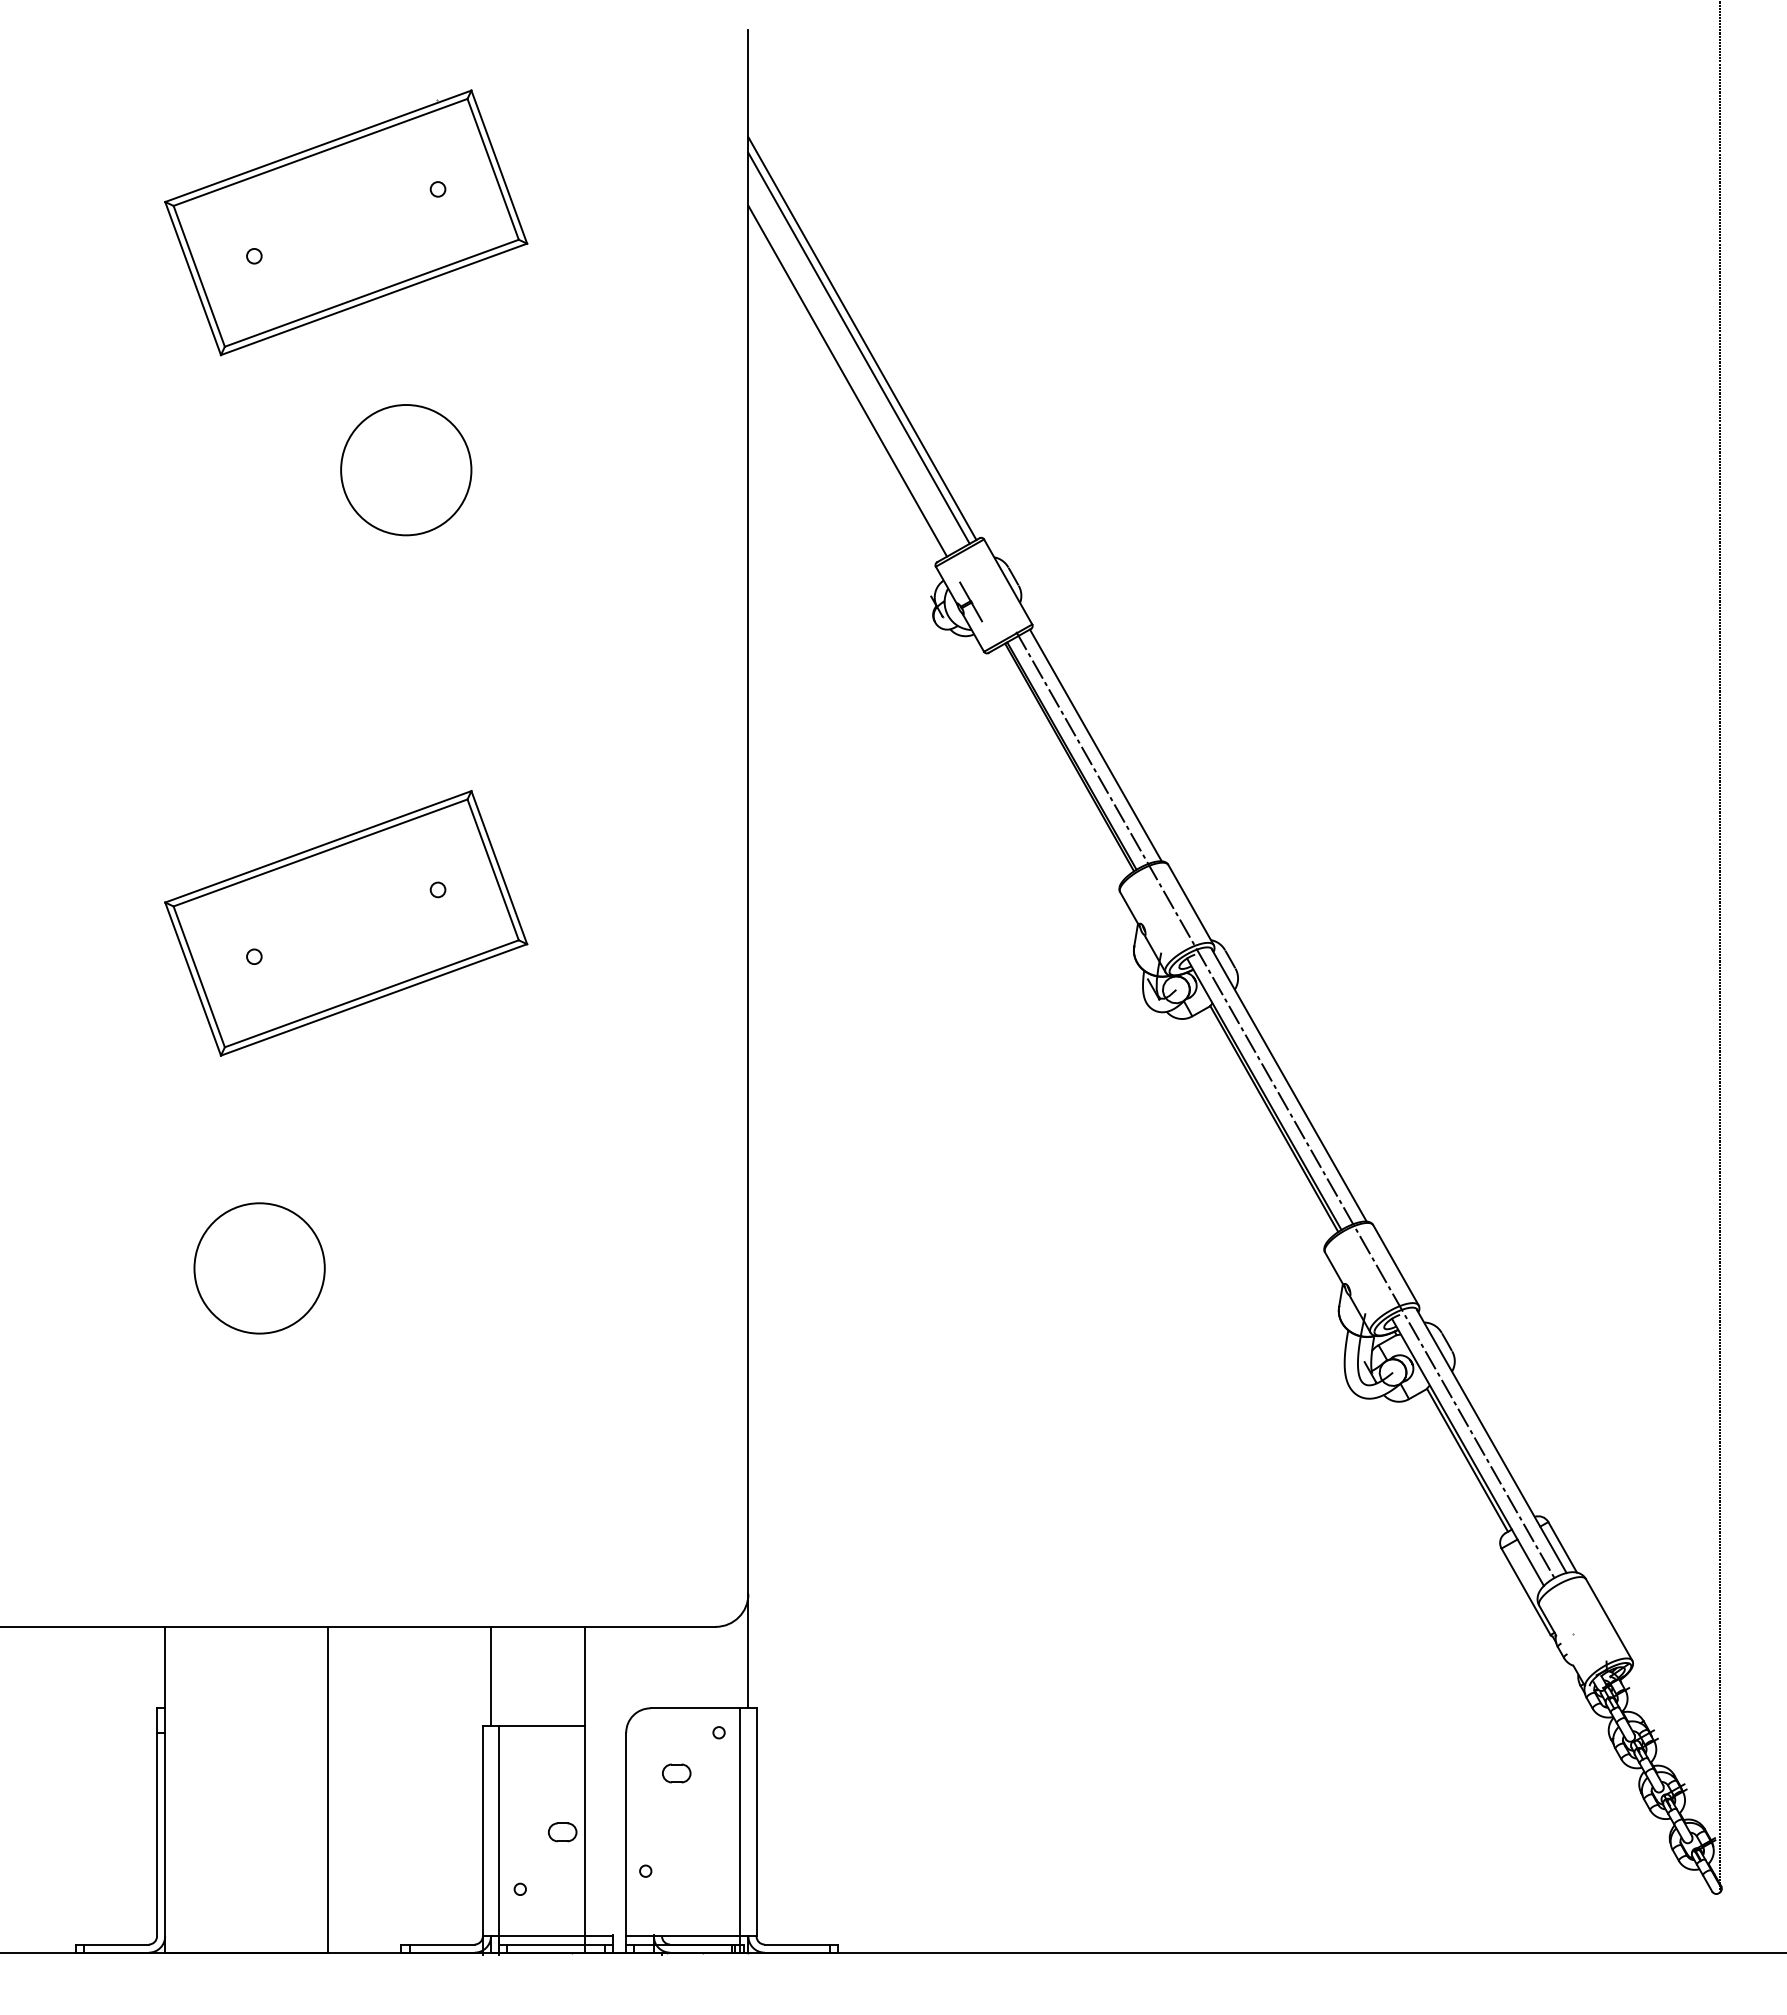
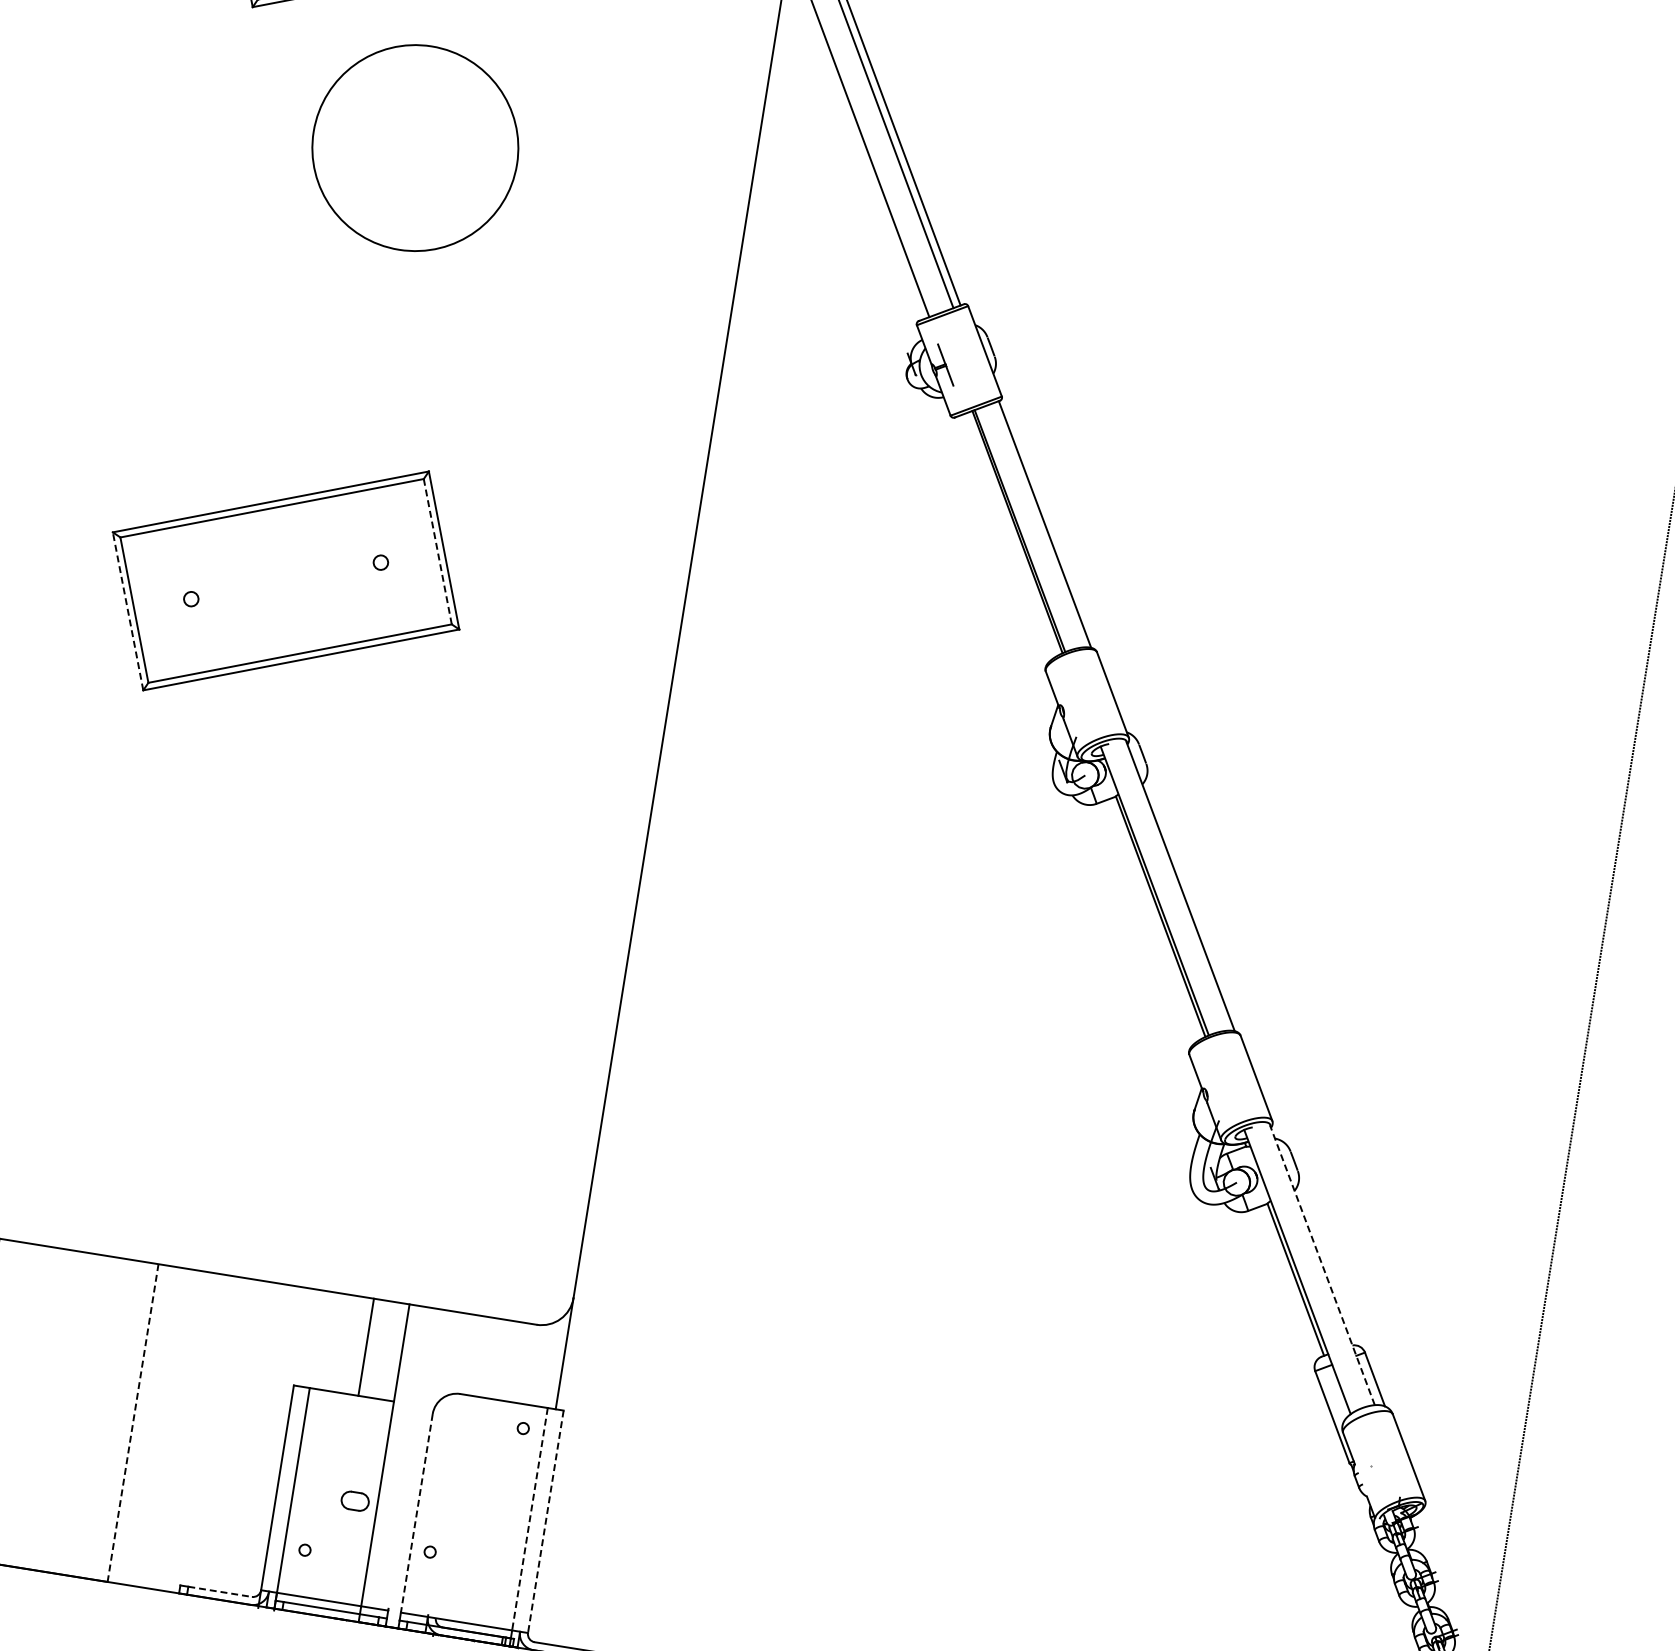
circle: (406, 470) -> (415, 148), size x1.6
line: (493, 869) -> (438, 551), solid -> dashed
line: (192, 978) -> (127, 610), solid -> dashed
line: (1285, 1104) -> (1173, 904), removed
circle: (259, 1268) -> (147, 903), removed
line: (1491, 1441) -> (1322, 1265), solid -> dashed
line: (490, 1676) -> (365, 1347), moved
part: (676, 1773) -> (475, 1461), removed
line: (328, 1789) -> (133, 1422), solid -> dashed
line: (740, 1822) -> (530, 1519), solid -> dashed
line: (756, 1822) -> (545, 1521), solid -> dashed
line: (626, 1834) -> (417, 1513), solid -> dashed
line: (442, 1944) -> (220, 1591), solid -> dashed

